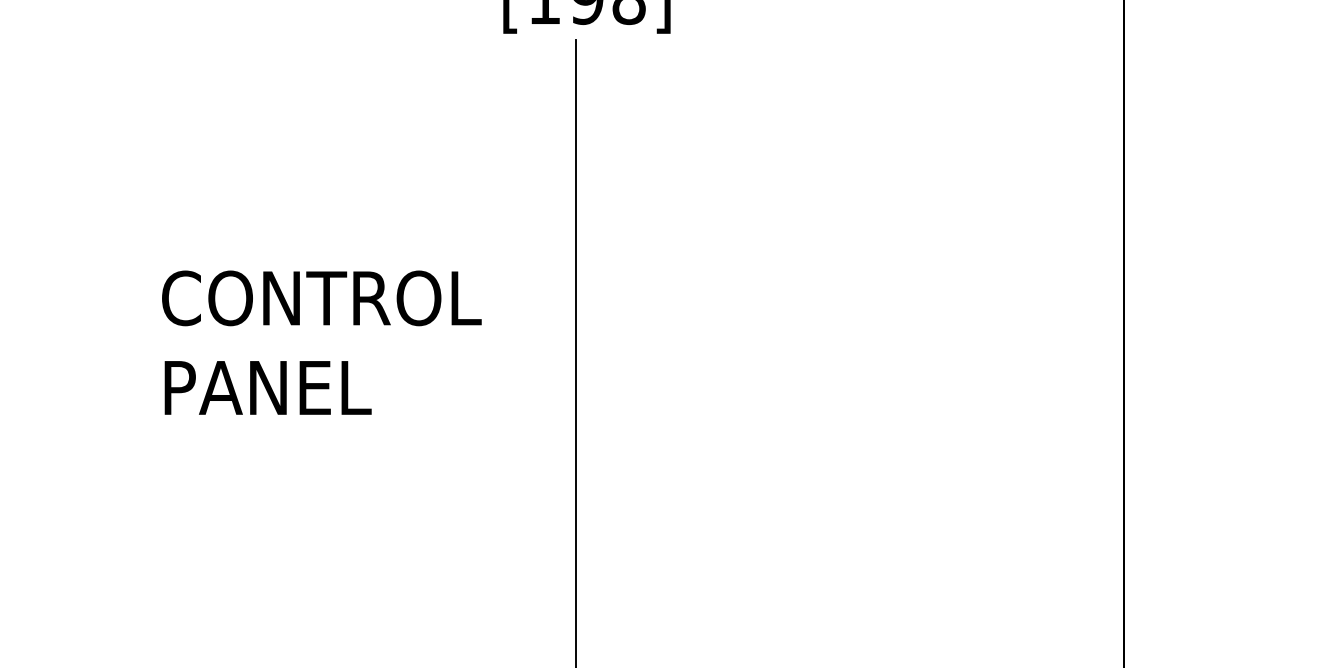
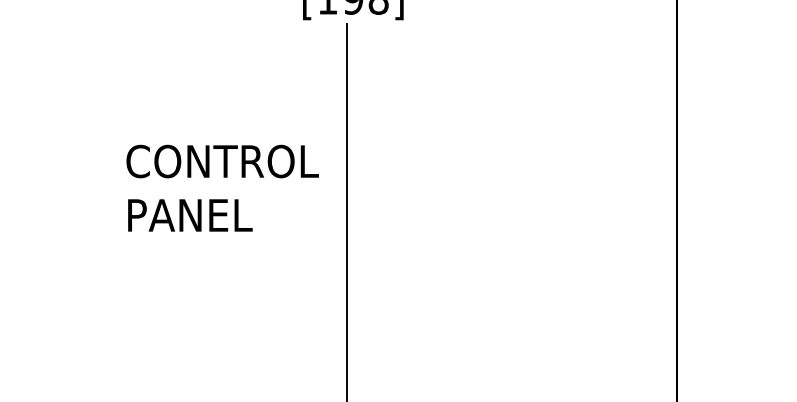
text: (321, 341) -> (222, 187), moved

